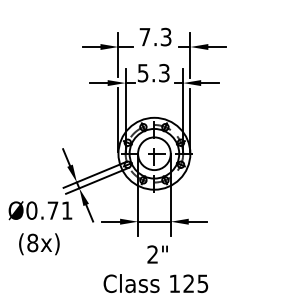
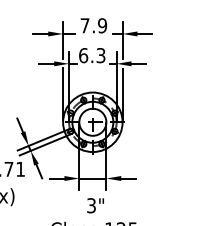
text: (165, 37) -> (102, 26), 7.3 -> 7.9
text: (142, 73) -> (83, 55), 5.3 -> 6.3
text: (152, 254) -> (91, 205), 2" -> 3"

